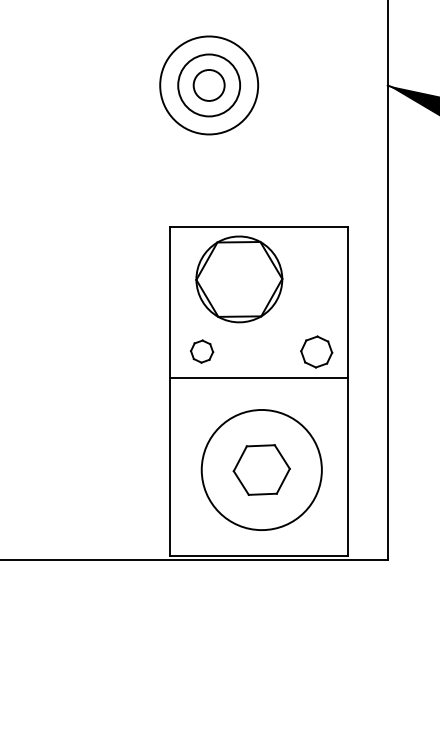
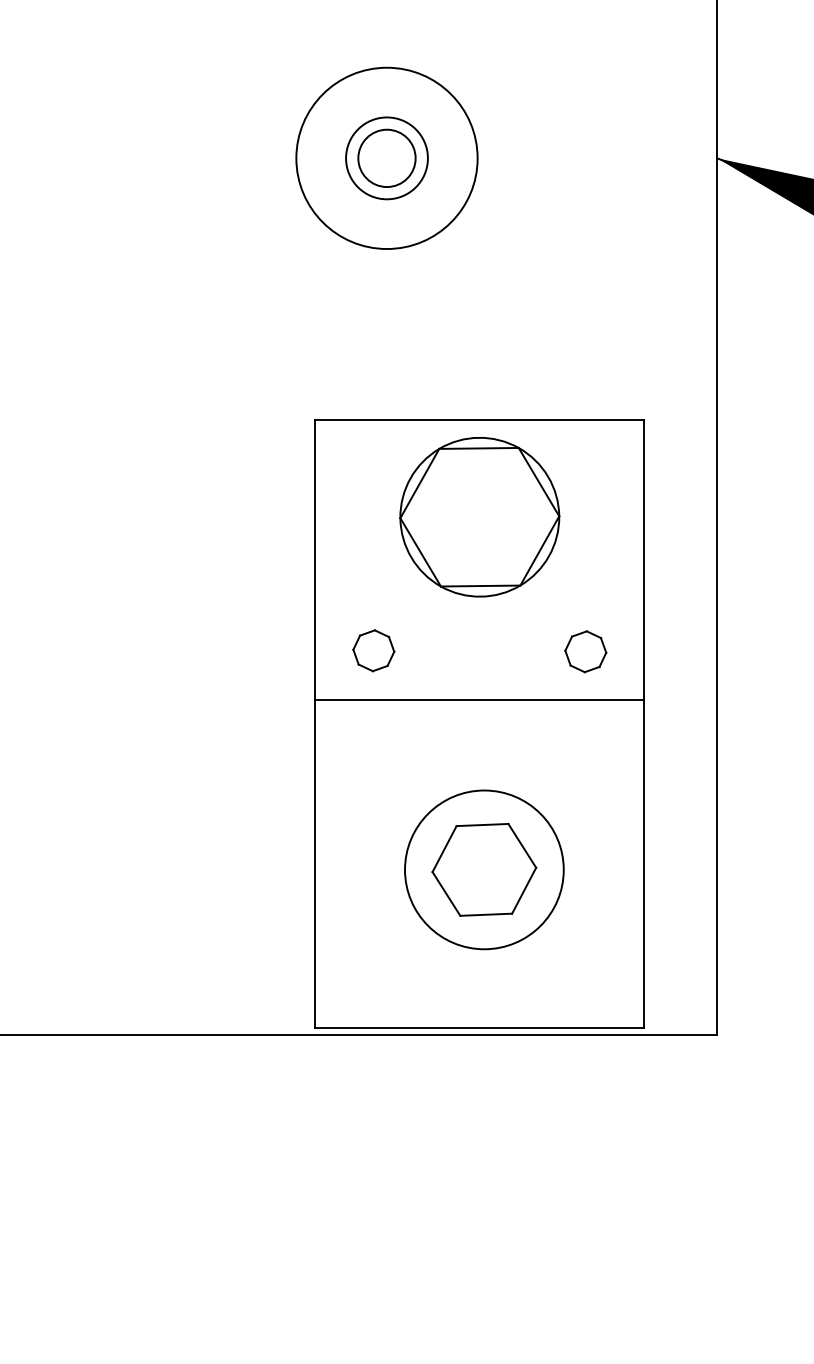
circle: (209, 85) -> (387, 158), size x0.71
part: (239, 279) -> (480, 517), moved
part: (316, 352) -> (585, 652), size x0.71
circle: (261, 469) -> (483, 868), size x0.71

